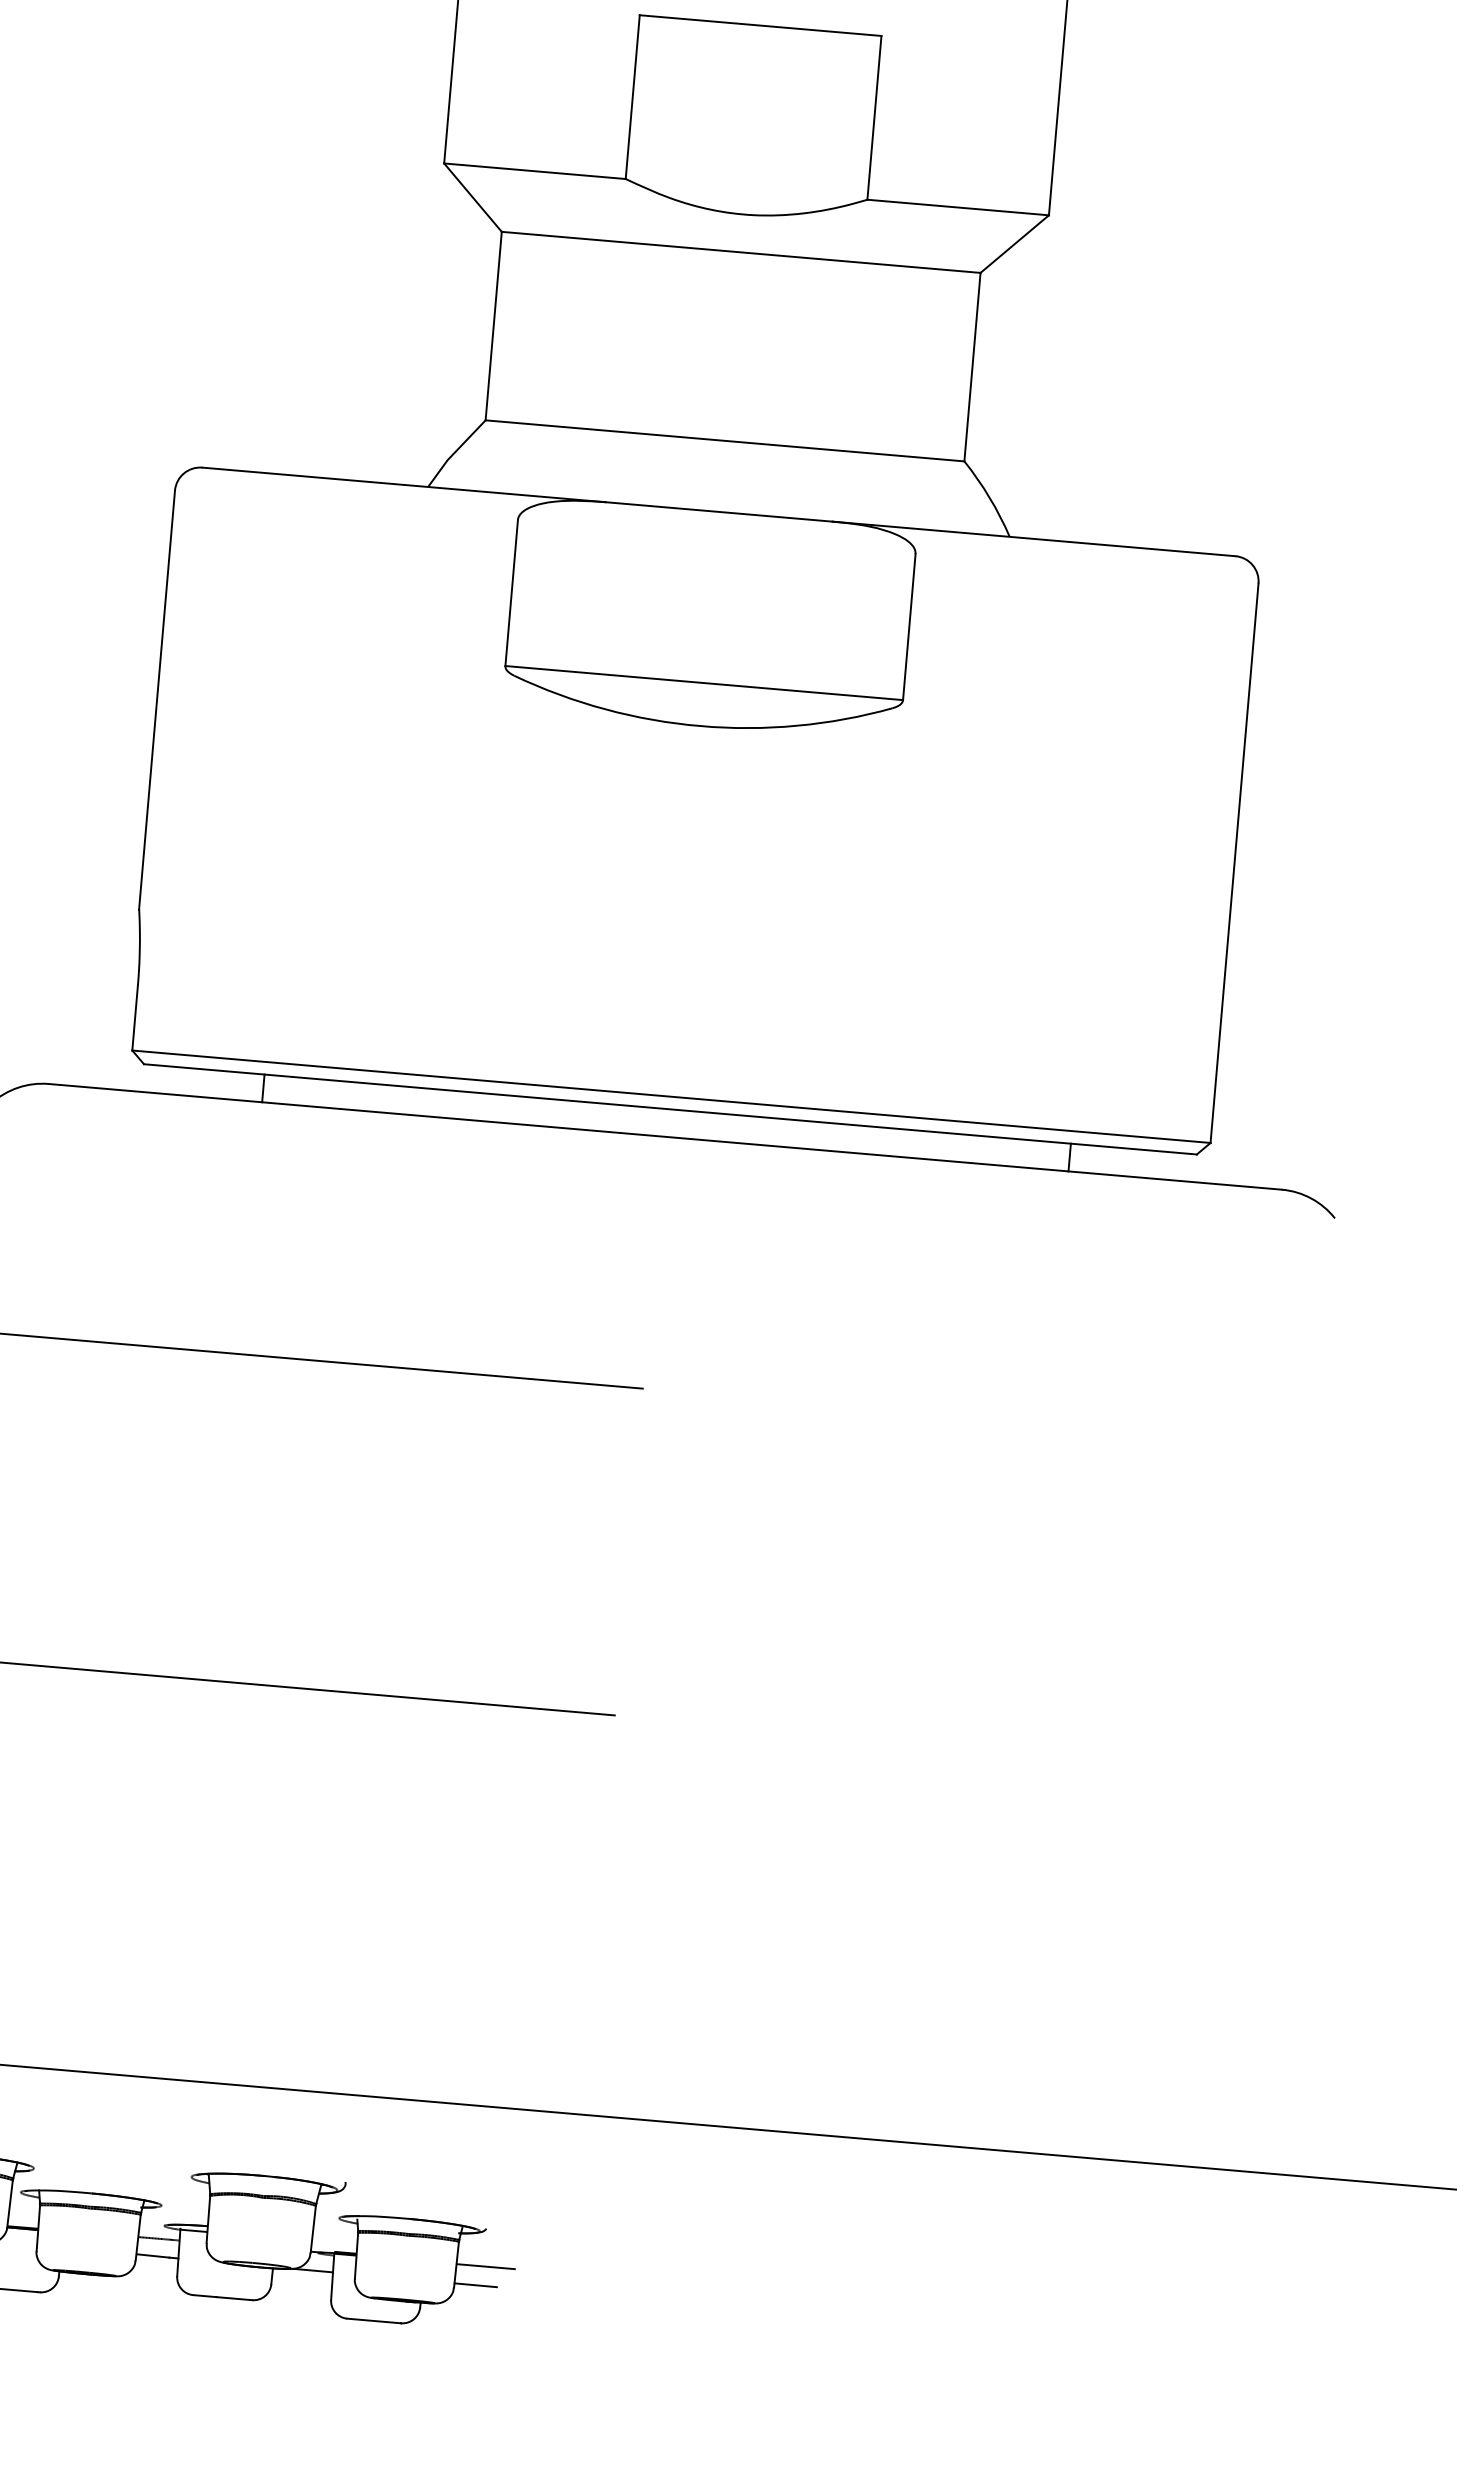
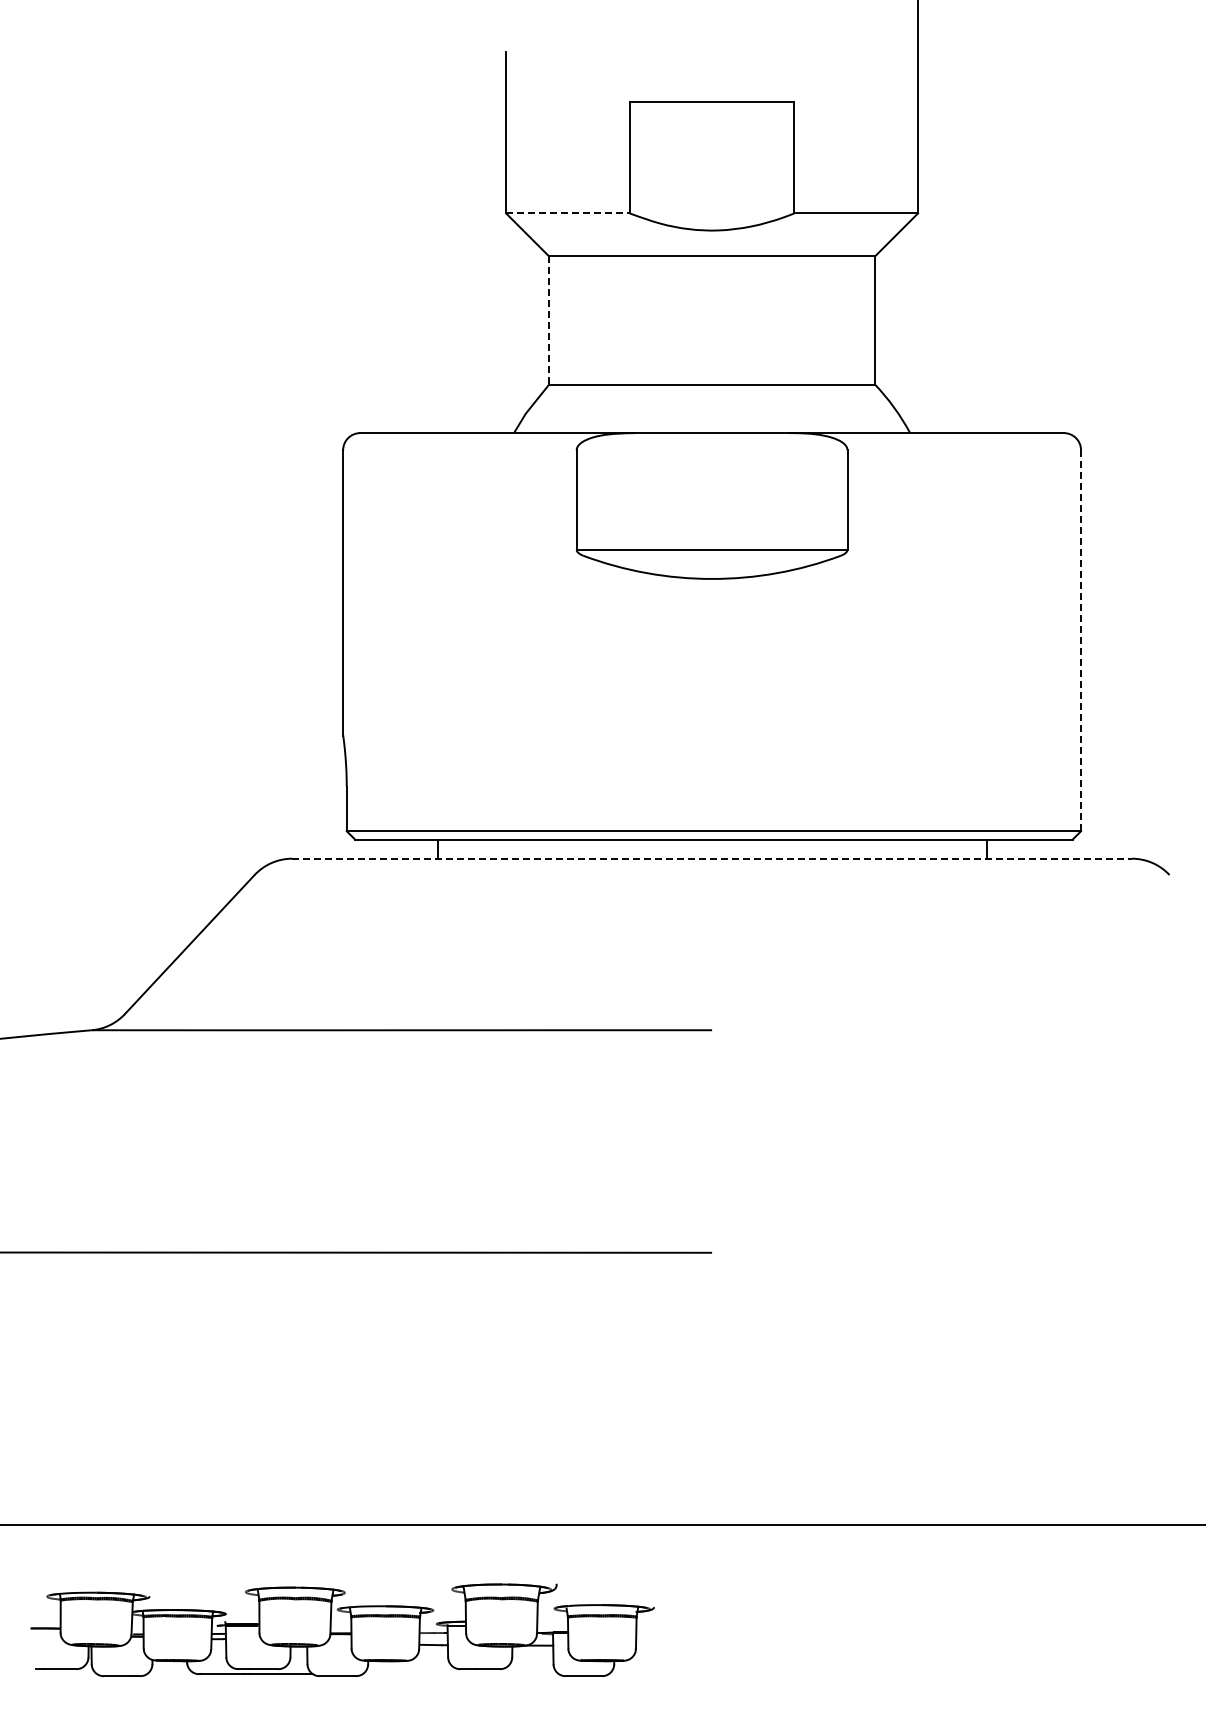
line: (534, 171) -> (567, 213), solid -> dashed
line: (494, 327) -> (549, 321), solid -> dashed
line: (1235, 862) -> (1081, 640), solid -> dashed
line: (665, 1136) -> (712, 858), solid -> dashed
line: (486, 2266) -> (656, 1632), removed
line: (475, 2285) -> (650, 1646), removed

